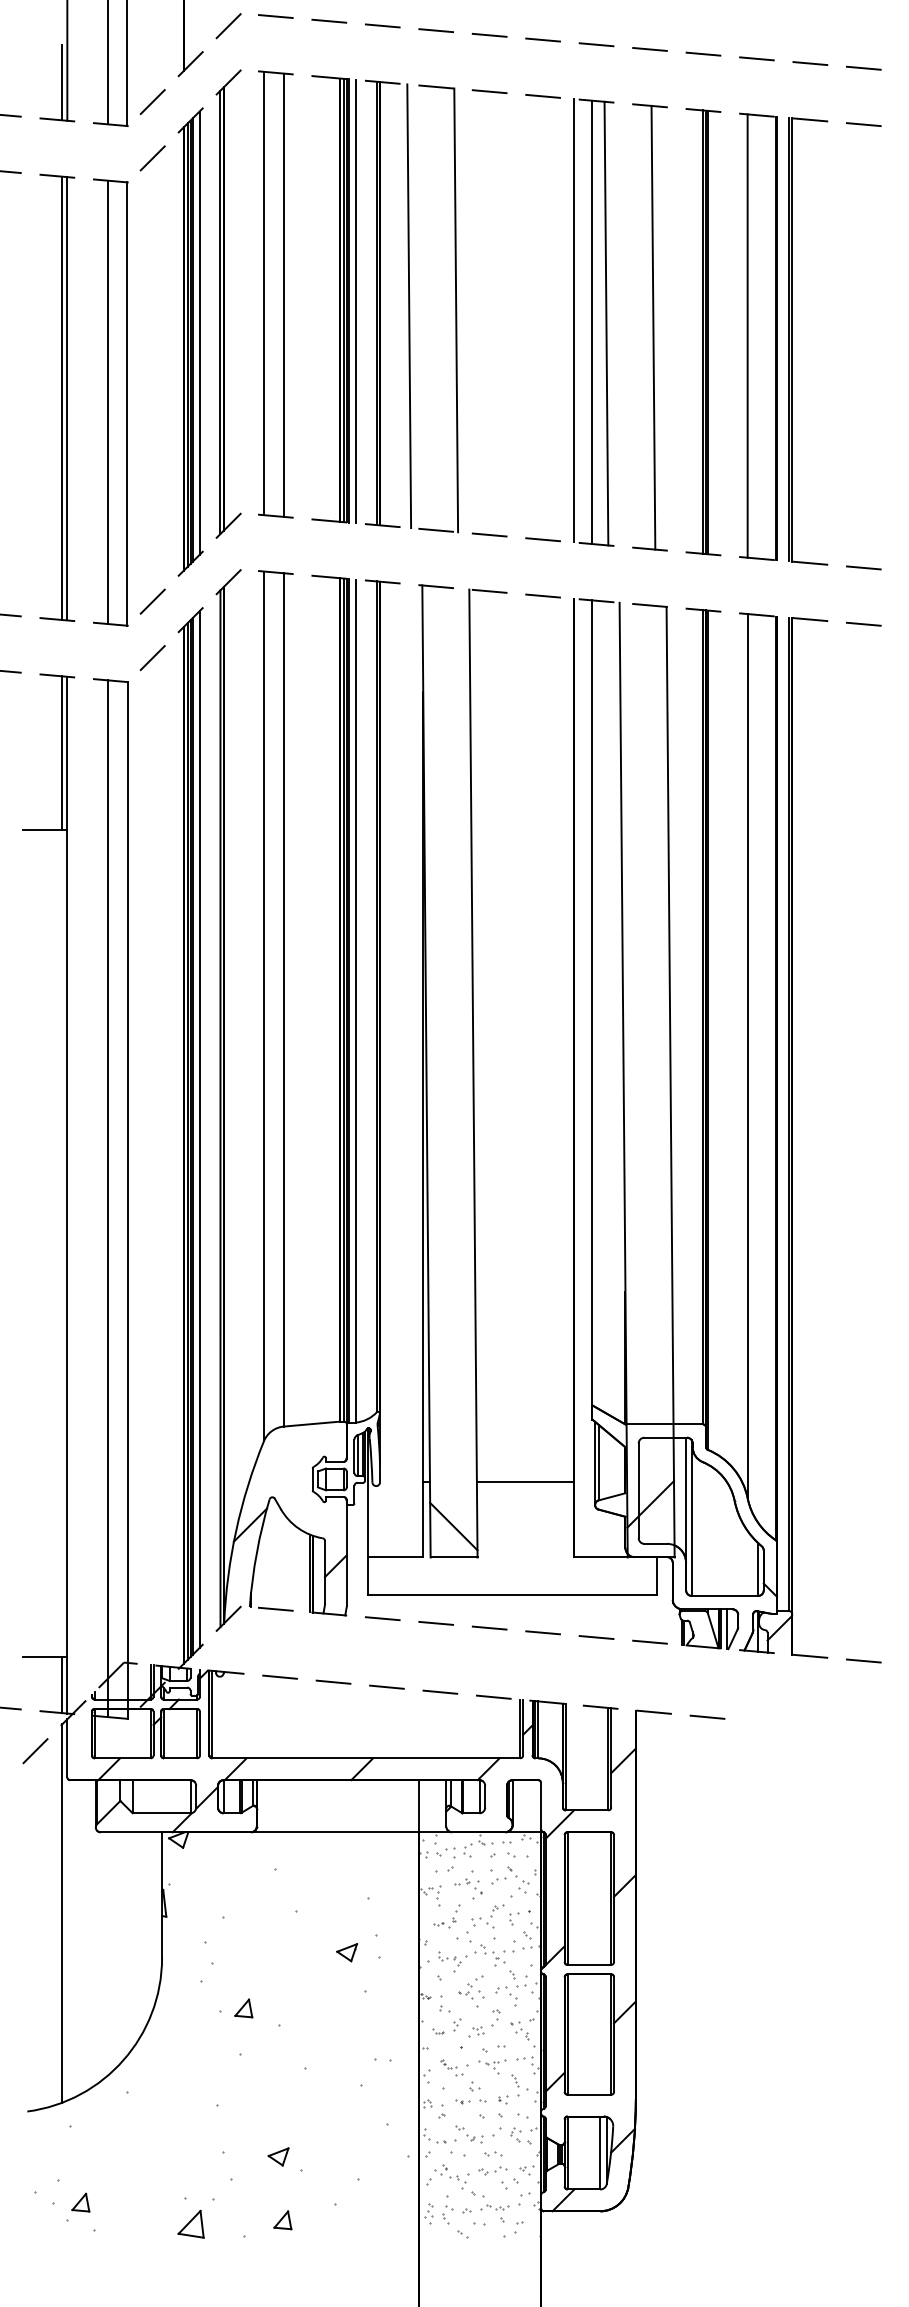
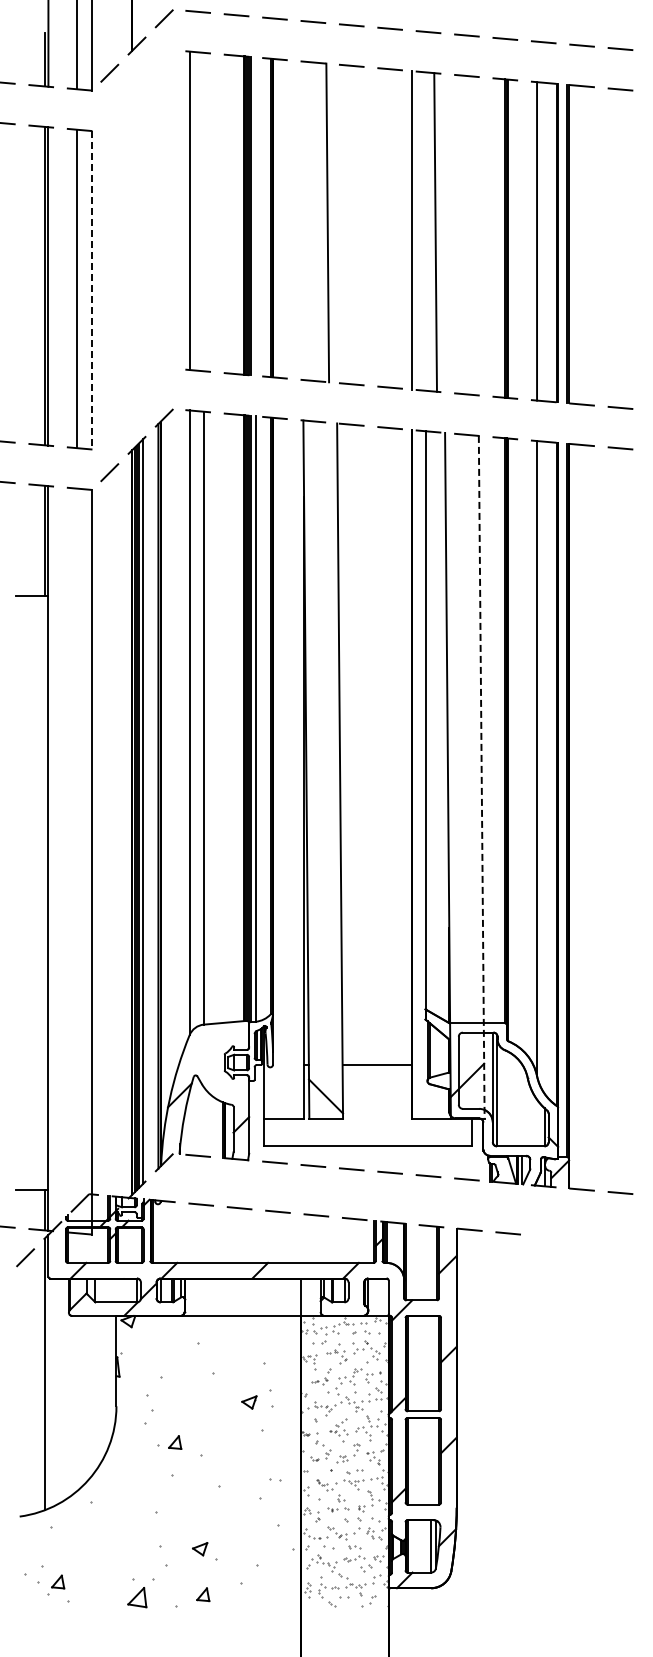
line: (283, 294) -> (203, 211), removed
line: (355, 301) -> (255, 216), removed
line: (408, 305) -> (293, 219), removed
line: (592, 322) -> (425, 231), removed
line: (653, 327) -> (469, 235), removed
part: (189, 341) -> (136, 245), removed
line: (127, 404) -> (91, 290), solid -> dashed
line: (670, 1082) -> (481, 777), solid -> dashed
line: (107, 1198) -> (77, 860), removed

